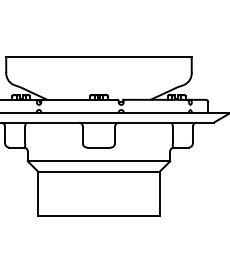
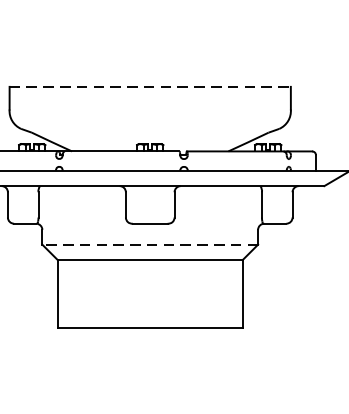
line: (98, 57) -> (149, 87), solid -> dashed
line: (98, 161) -> (149, 244), solid -> dashed

